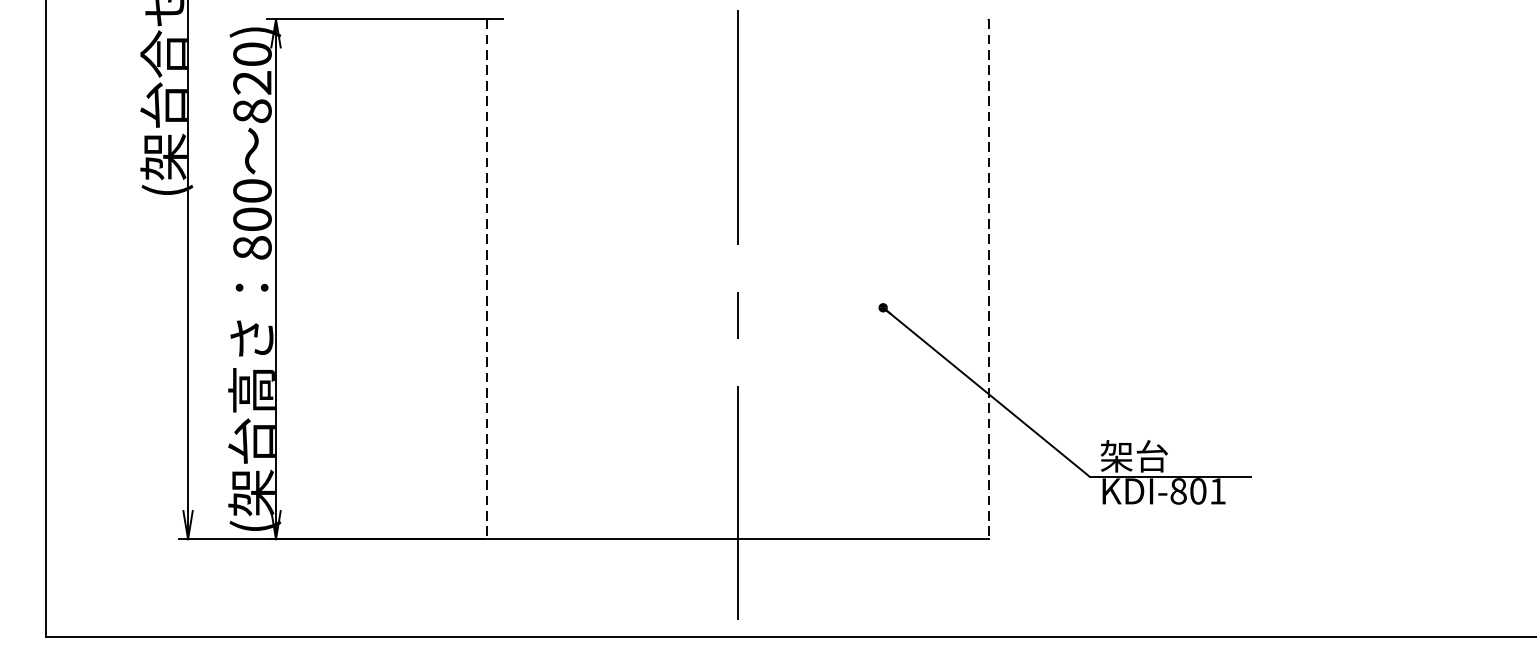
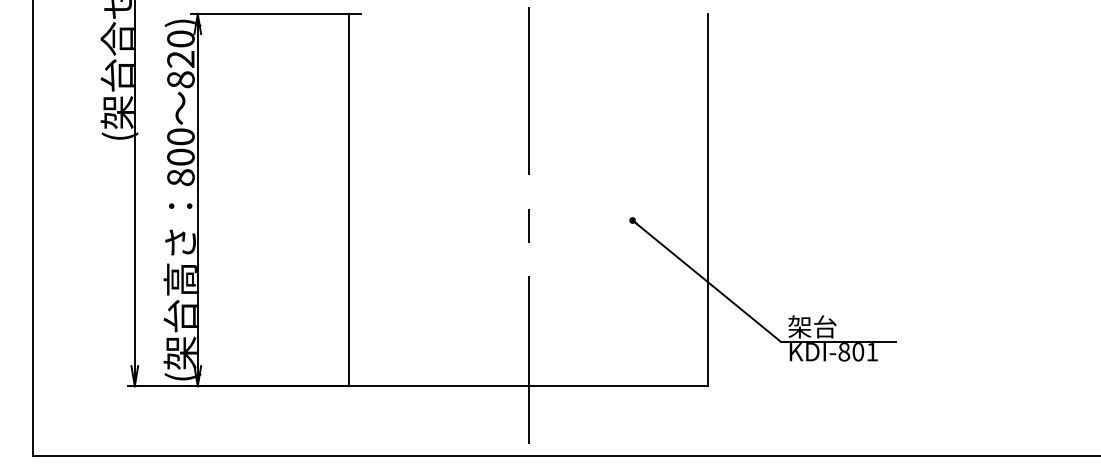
line: (487, 279) -> (349, 200), dashed -> solid
line: (989, 279) -> (708, 200), dashed -> solid

